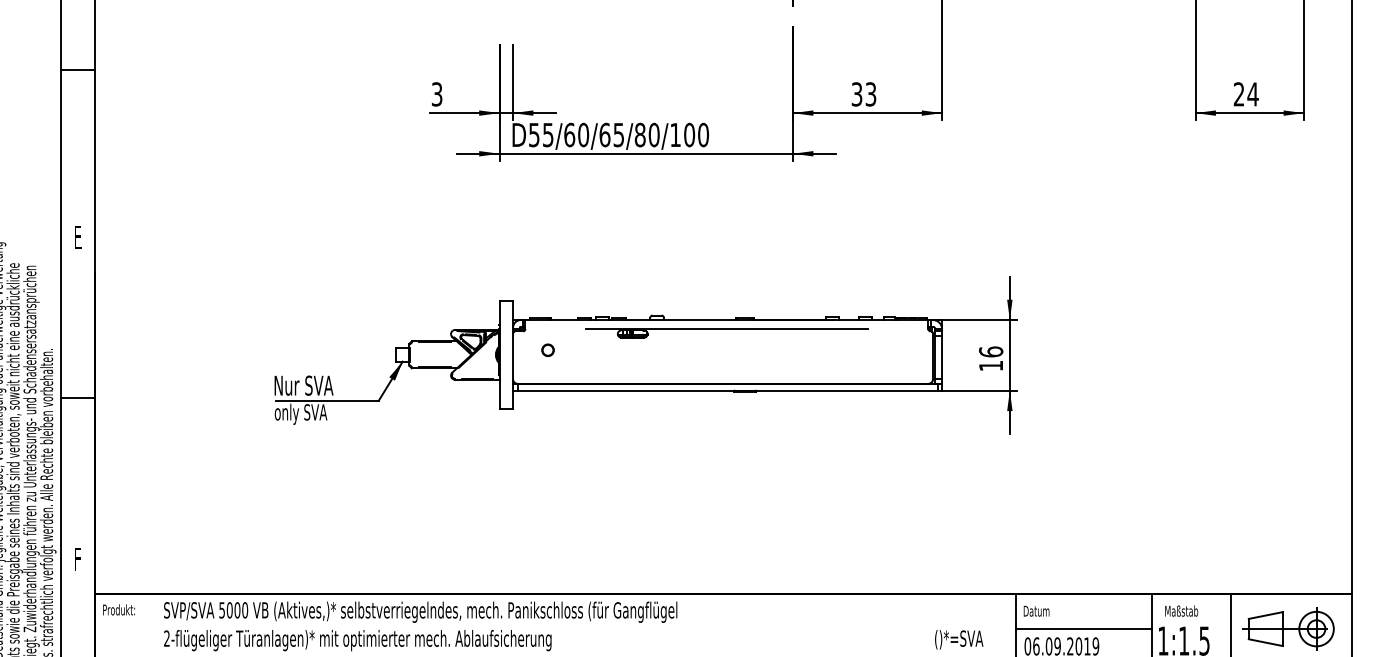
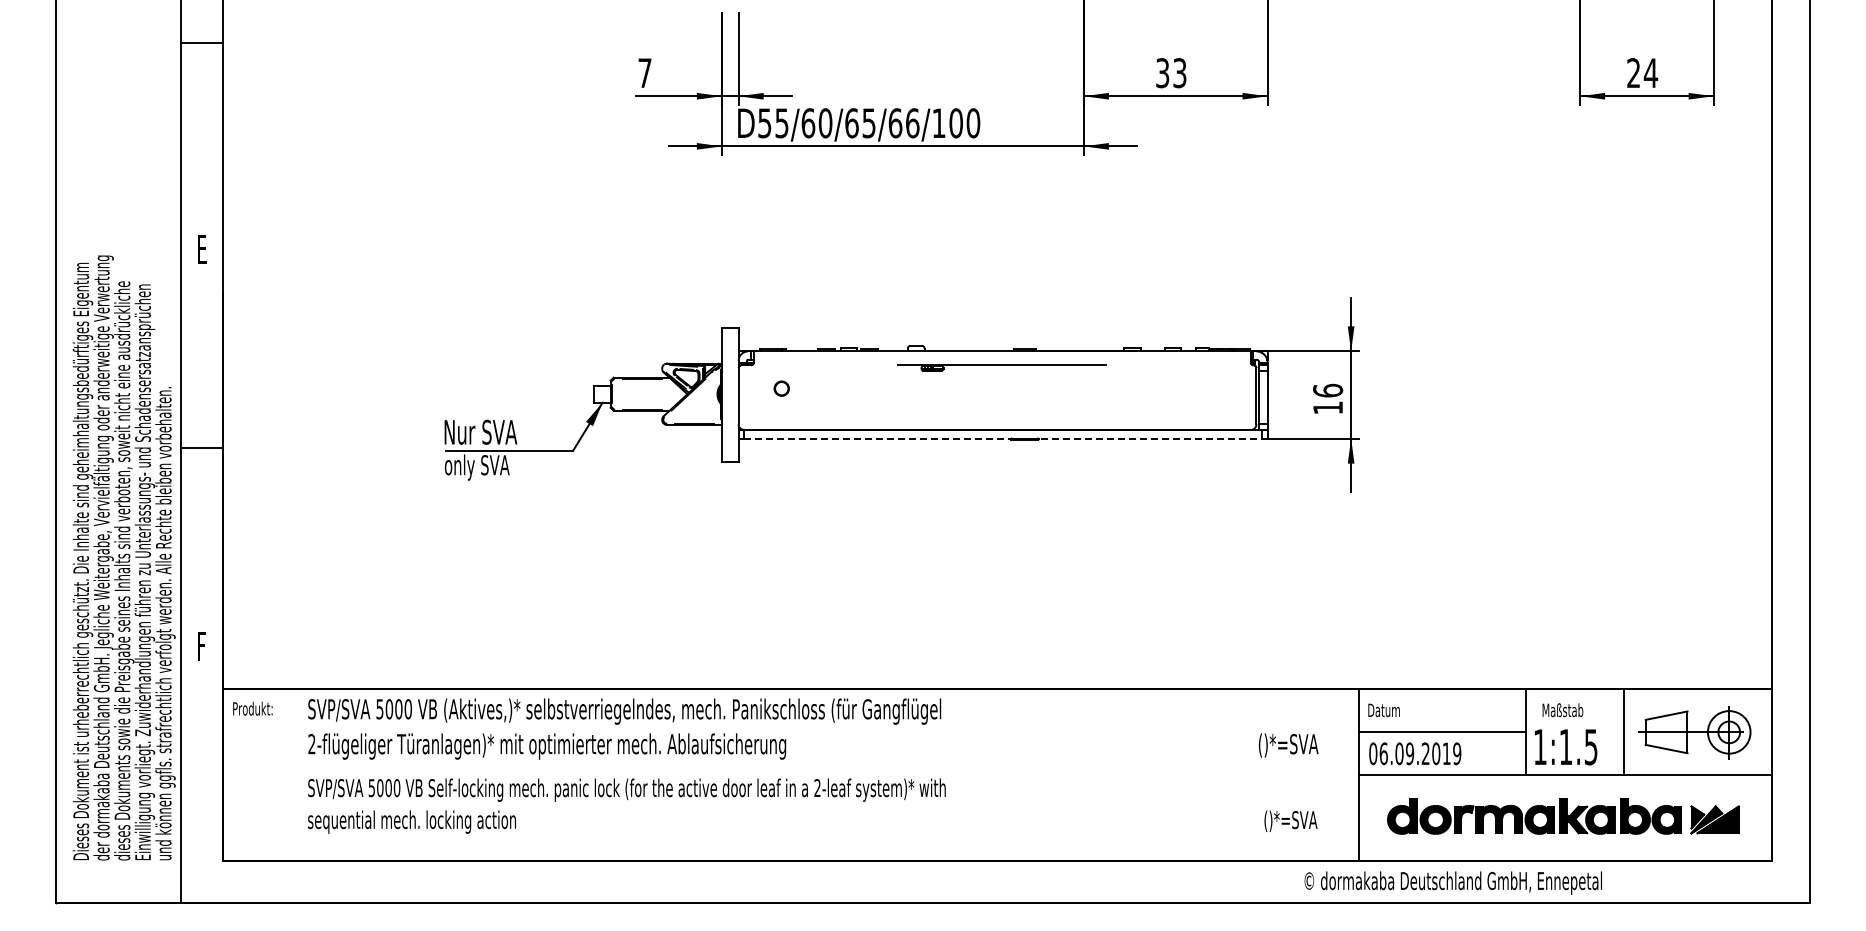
text: (436, 94) -> (644, 73), 3 -> 7
text: (646, 135) -> (903, 123), D55/60/65/80/100 -> D55/60/65/66/100
part: (726, 333) -> (1001, 367), size x0.6
line: (727, 390) -> (1003, 438), solid -> dashed

